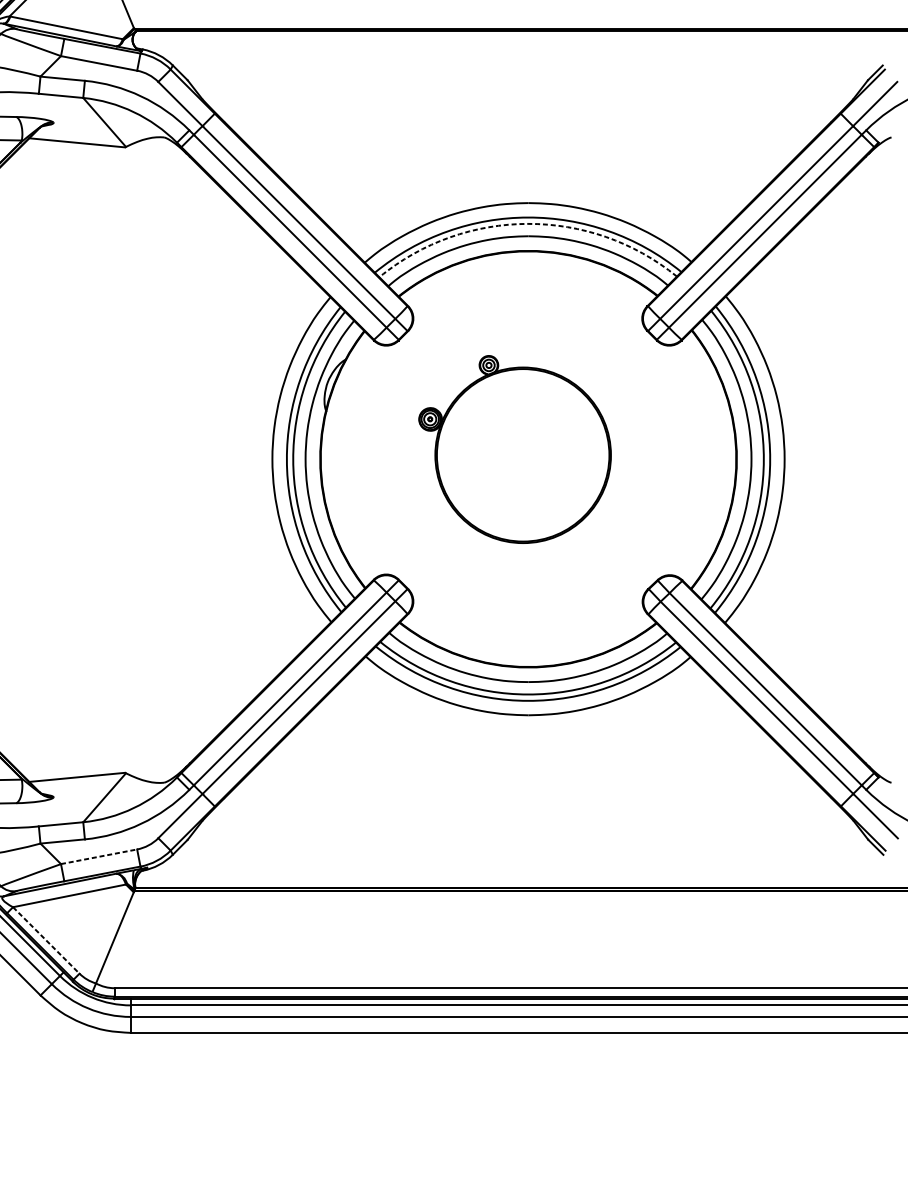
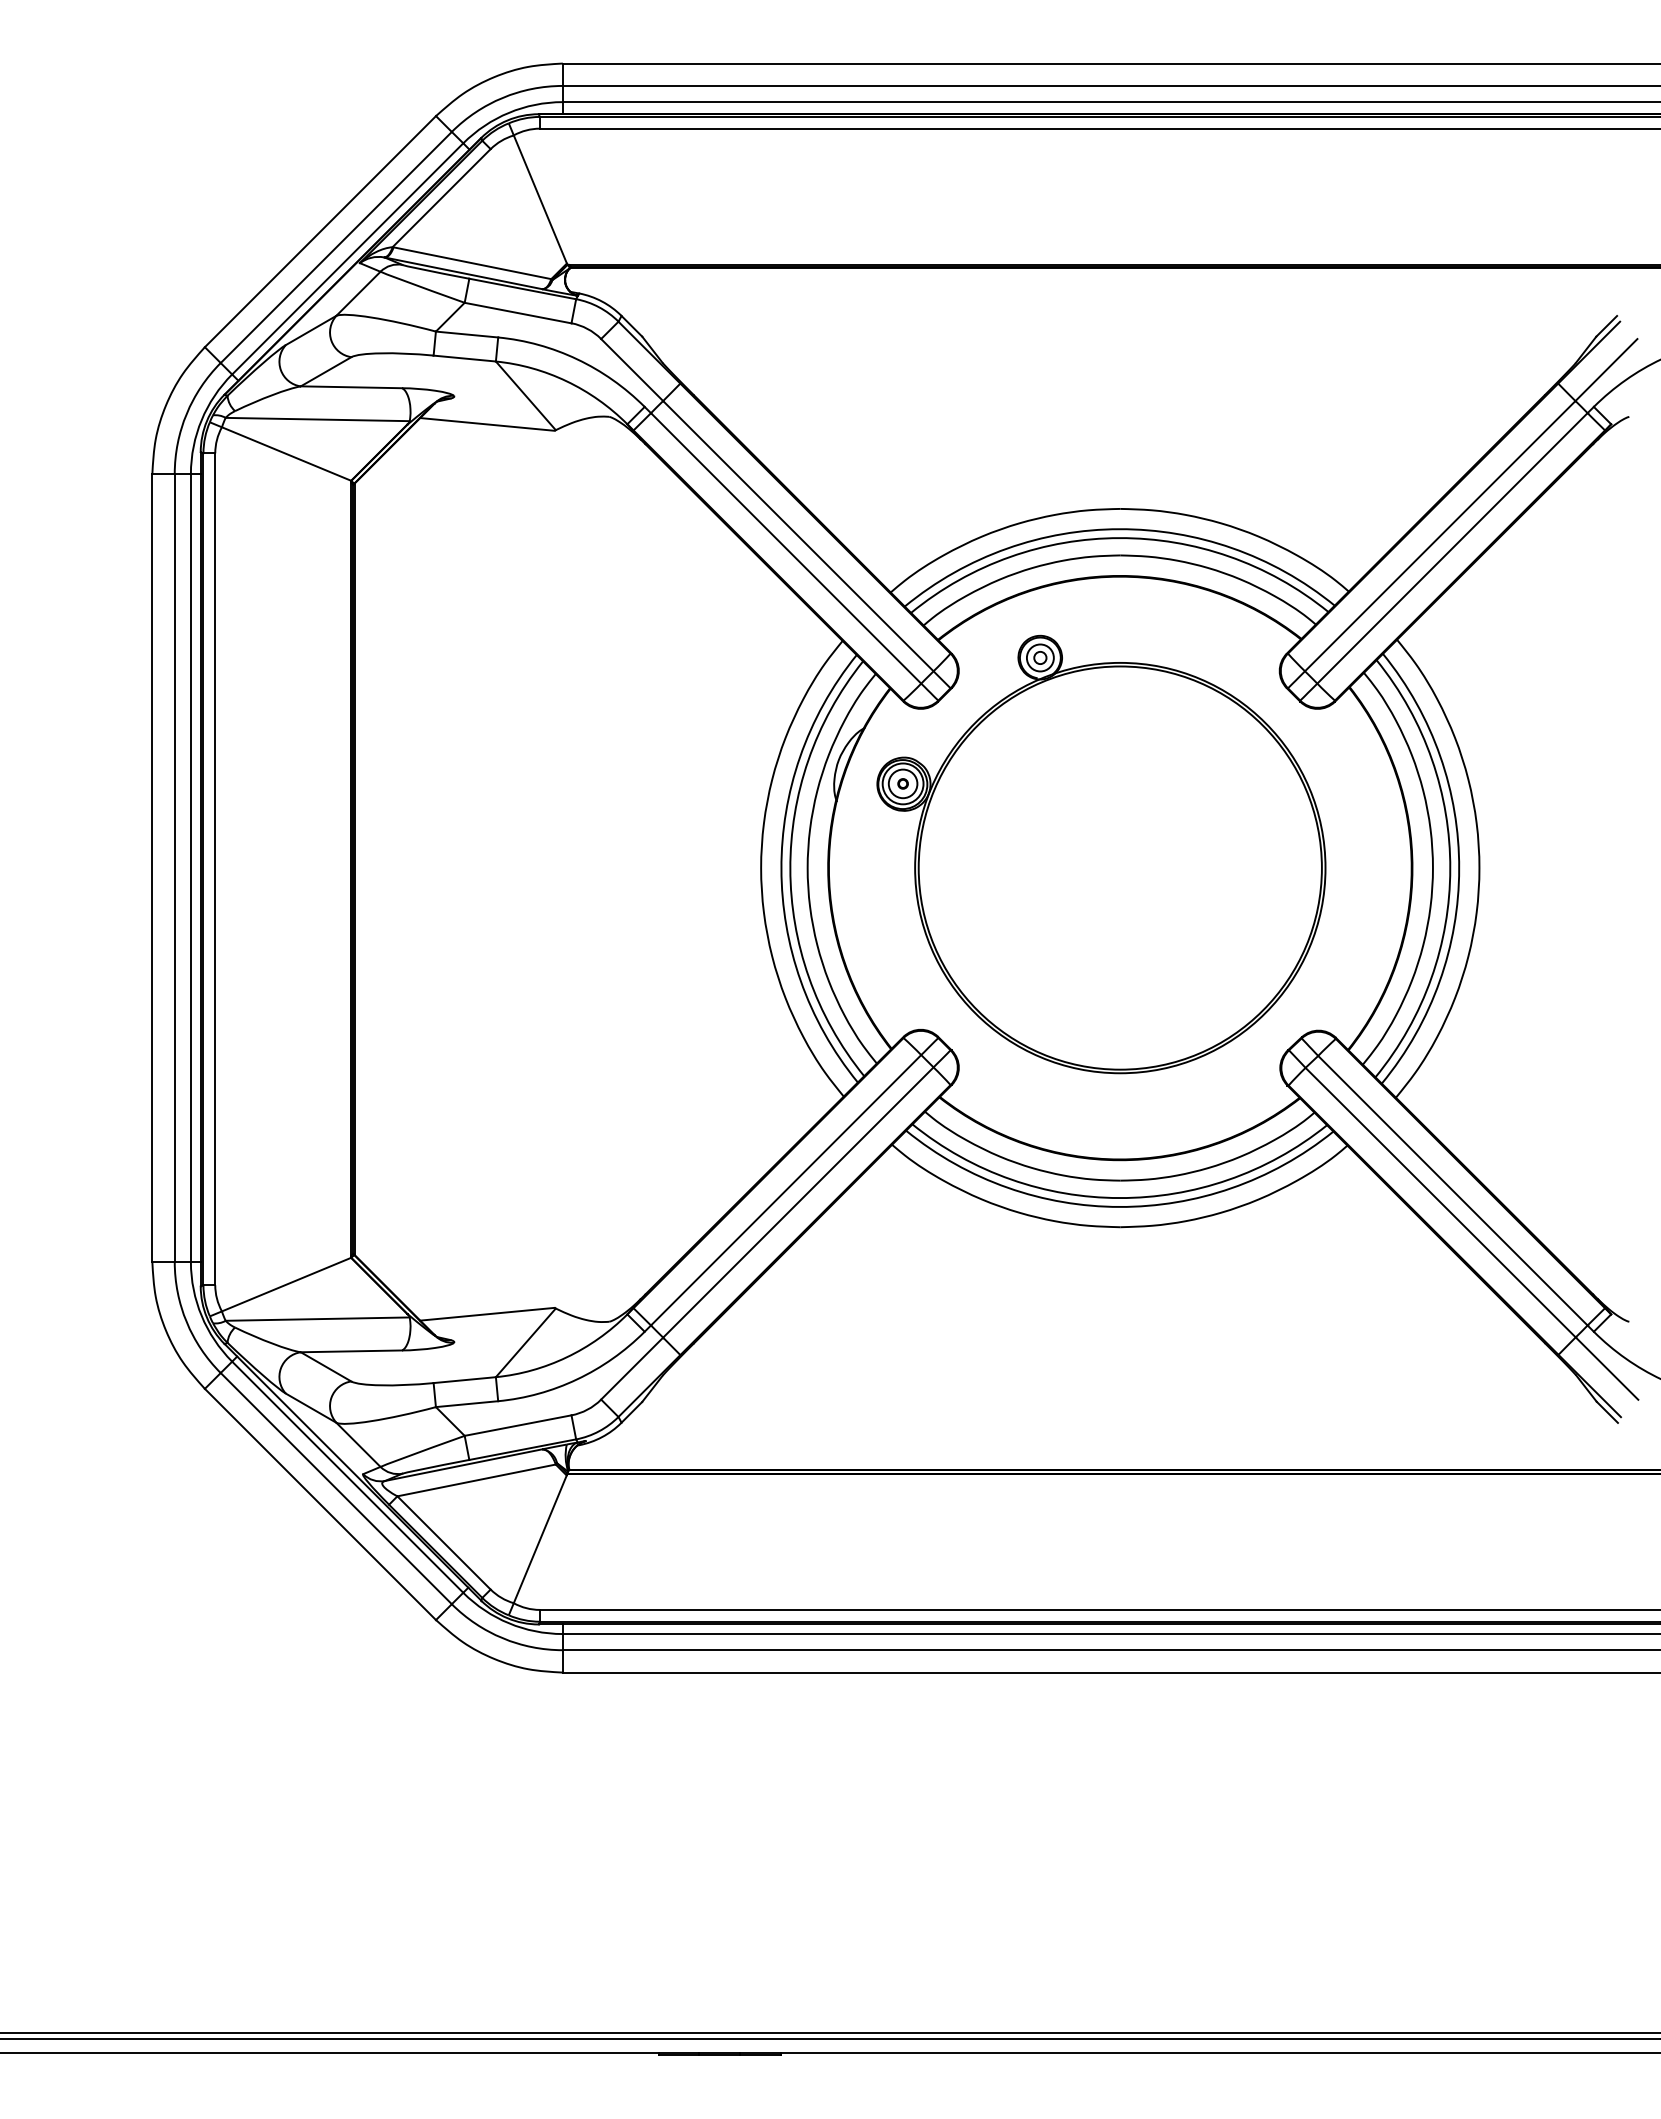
arc: (527, 224) -> (1119, 538), dashed -> solid
part: (515, 449) -> (1101, 854), size x1.67
line: (99, 856) -> (518, 1425), dashed -> solid
line: (46, 940) -> (444, 1542), dashed -> solid

